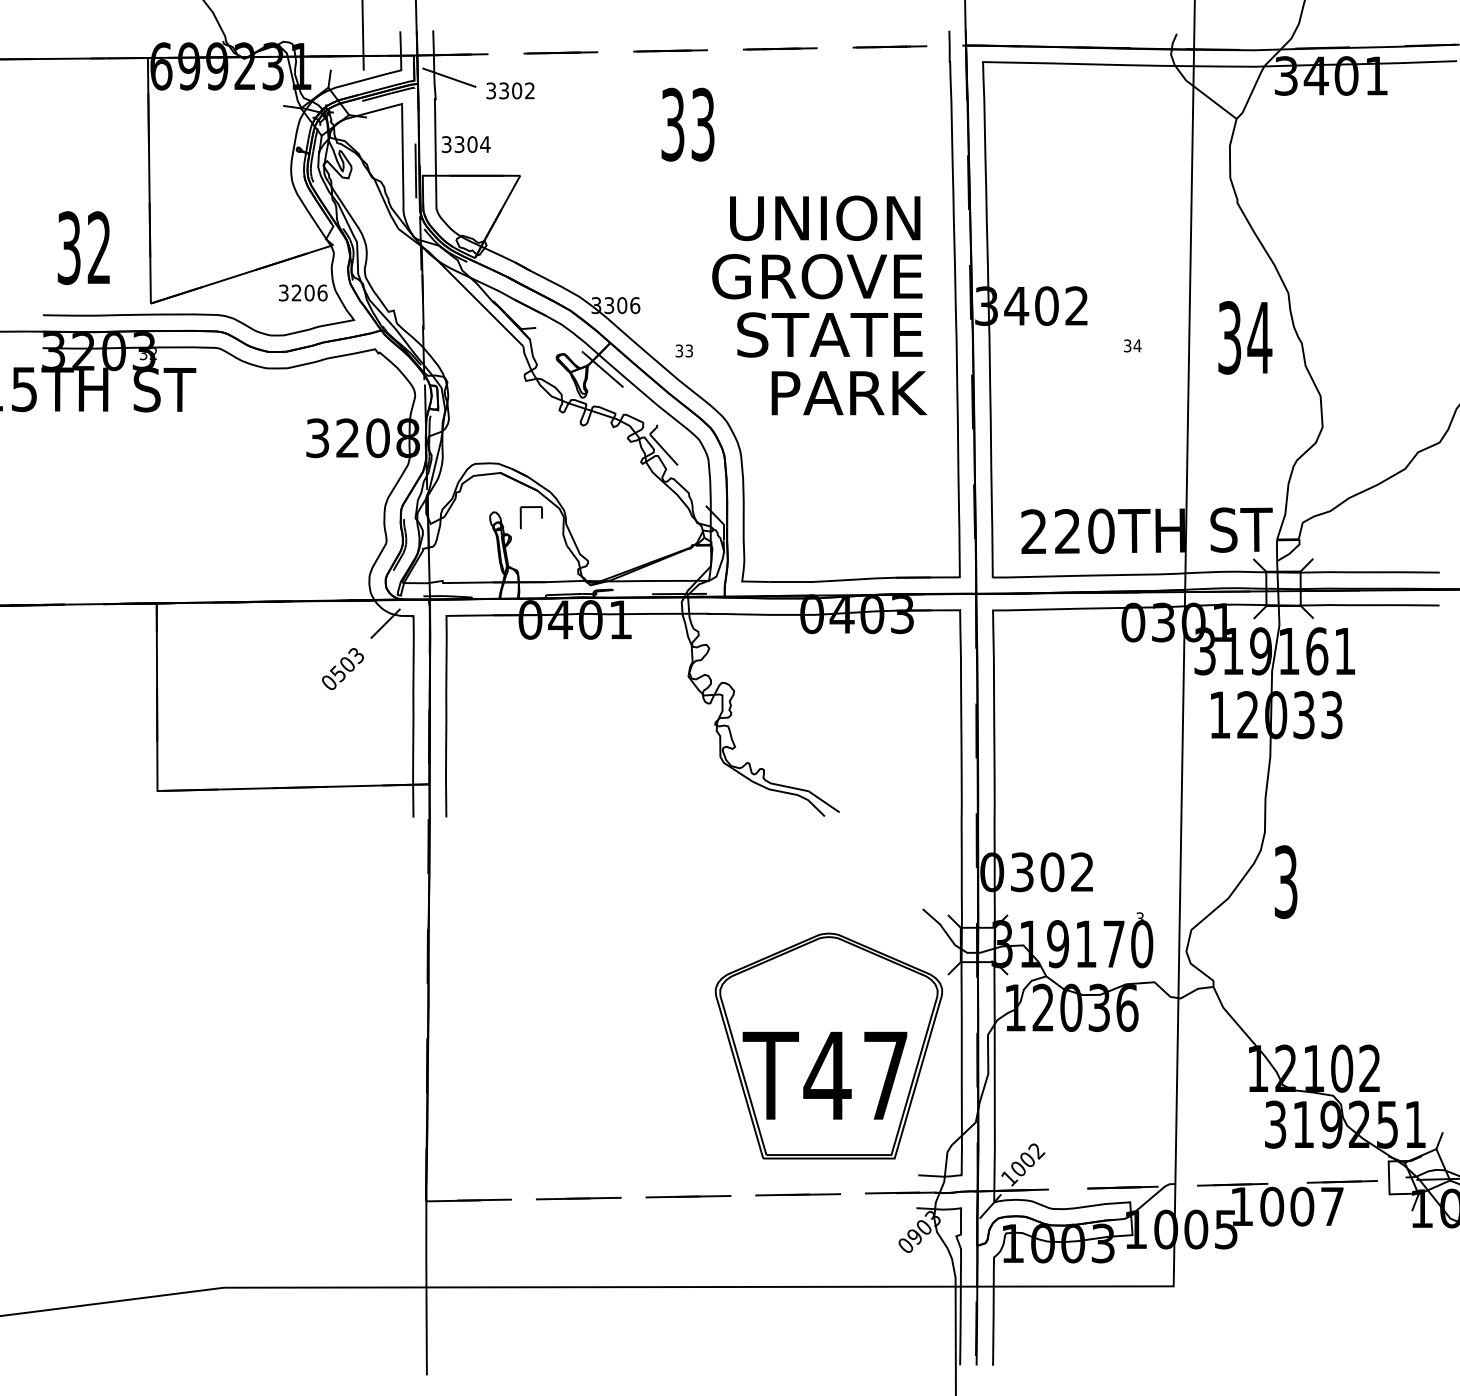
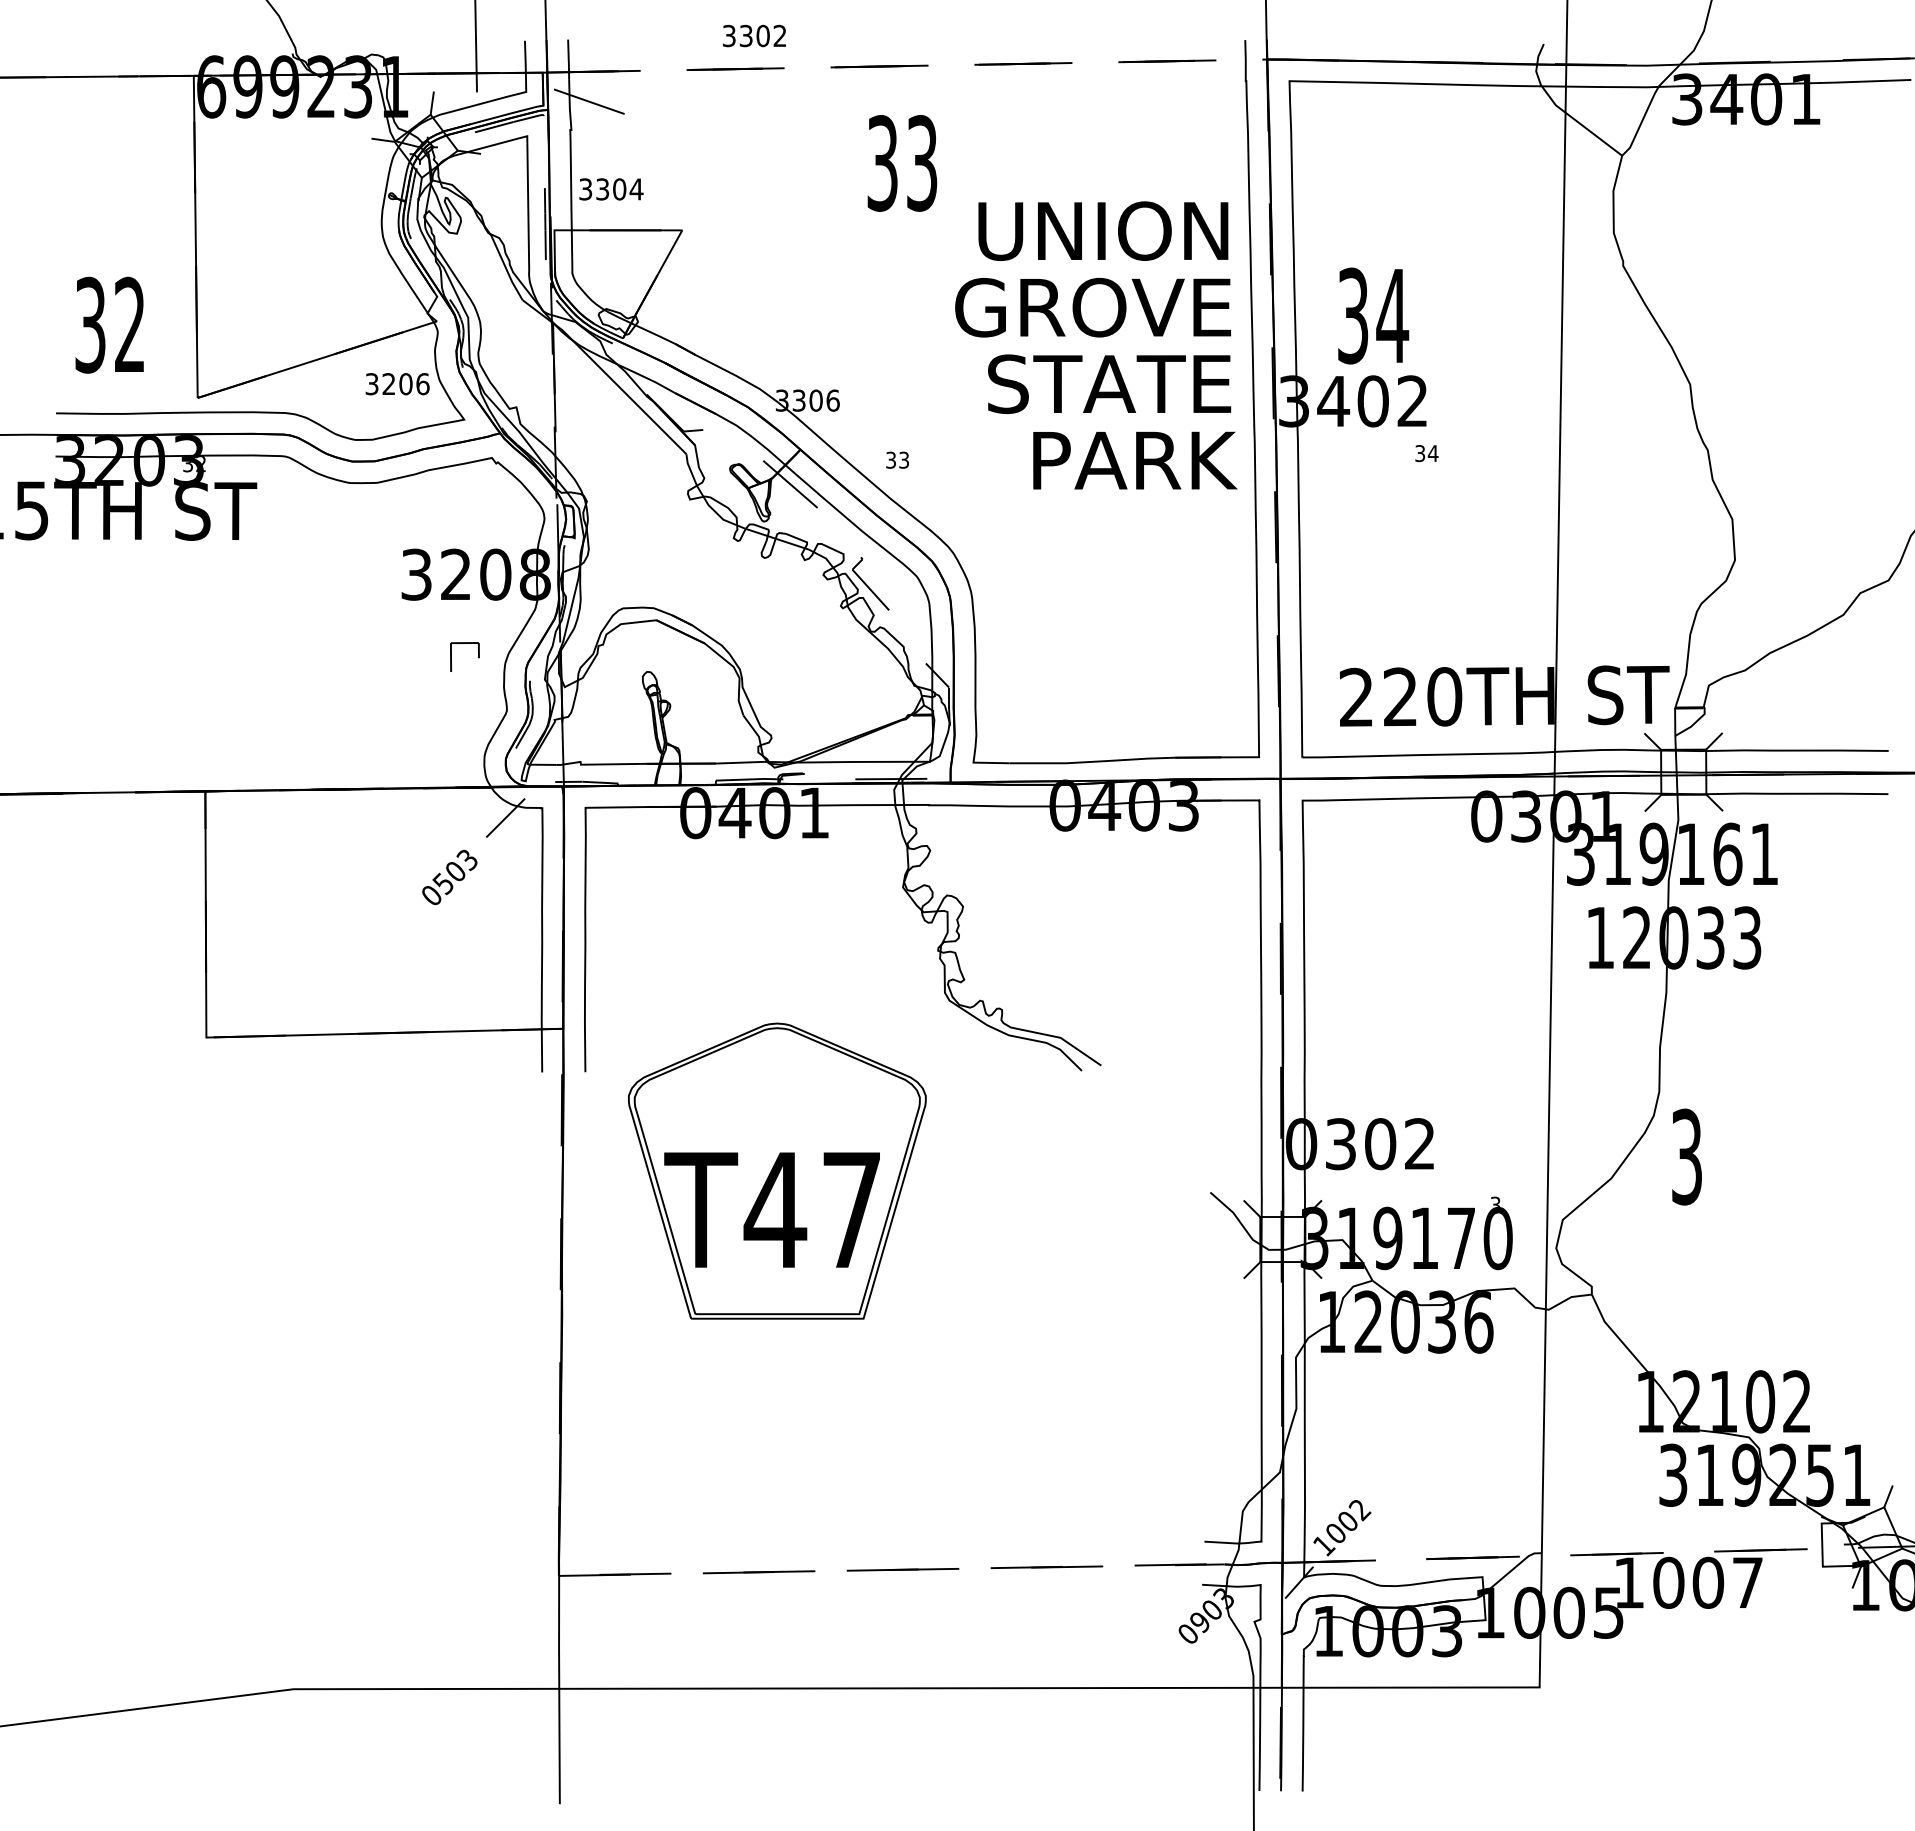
text: (510, 90) -> (754, 35), moved
text: (819, 305) -> (1096, 345), moved
text: (1245, 337) -> (1373, 315), moved
text: (1132, 345) -> (1426, 453), moved
part: (531, 507) -> (464, 643), moved
part: (829, 1045) -> (777, 1170), moved

